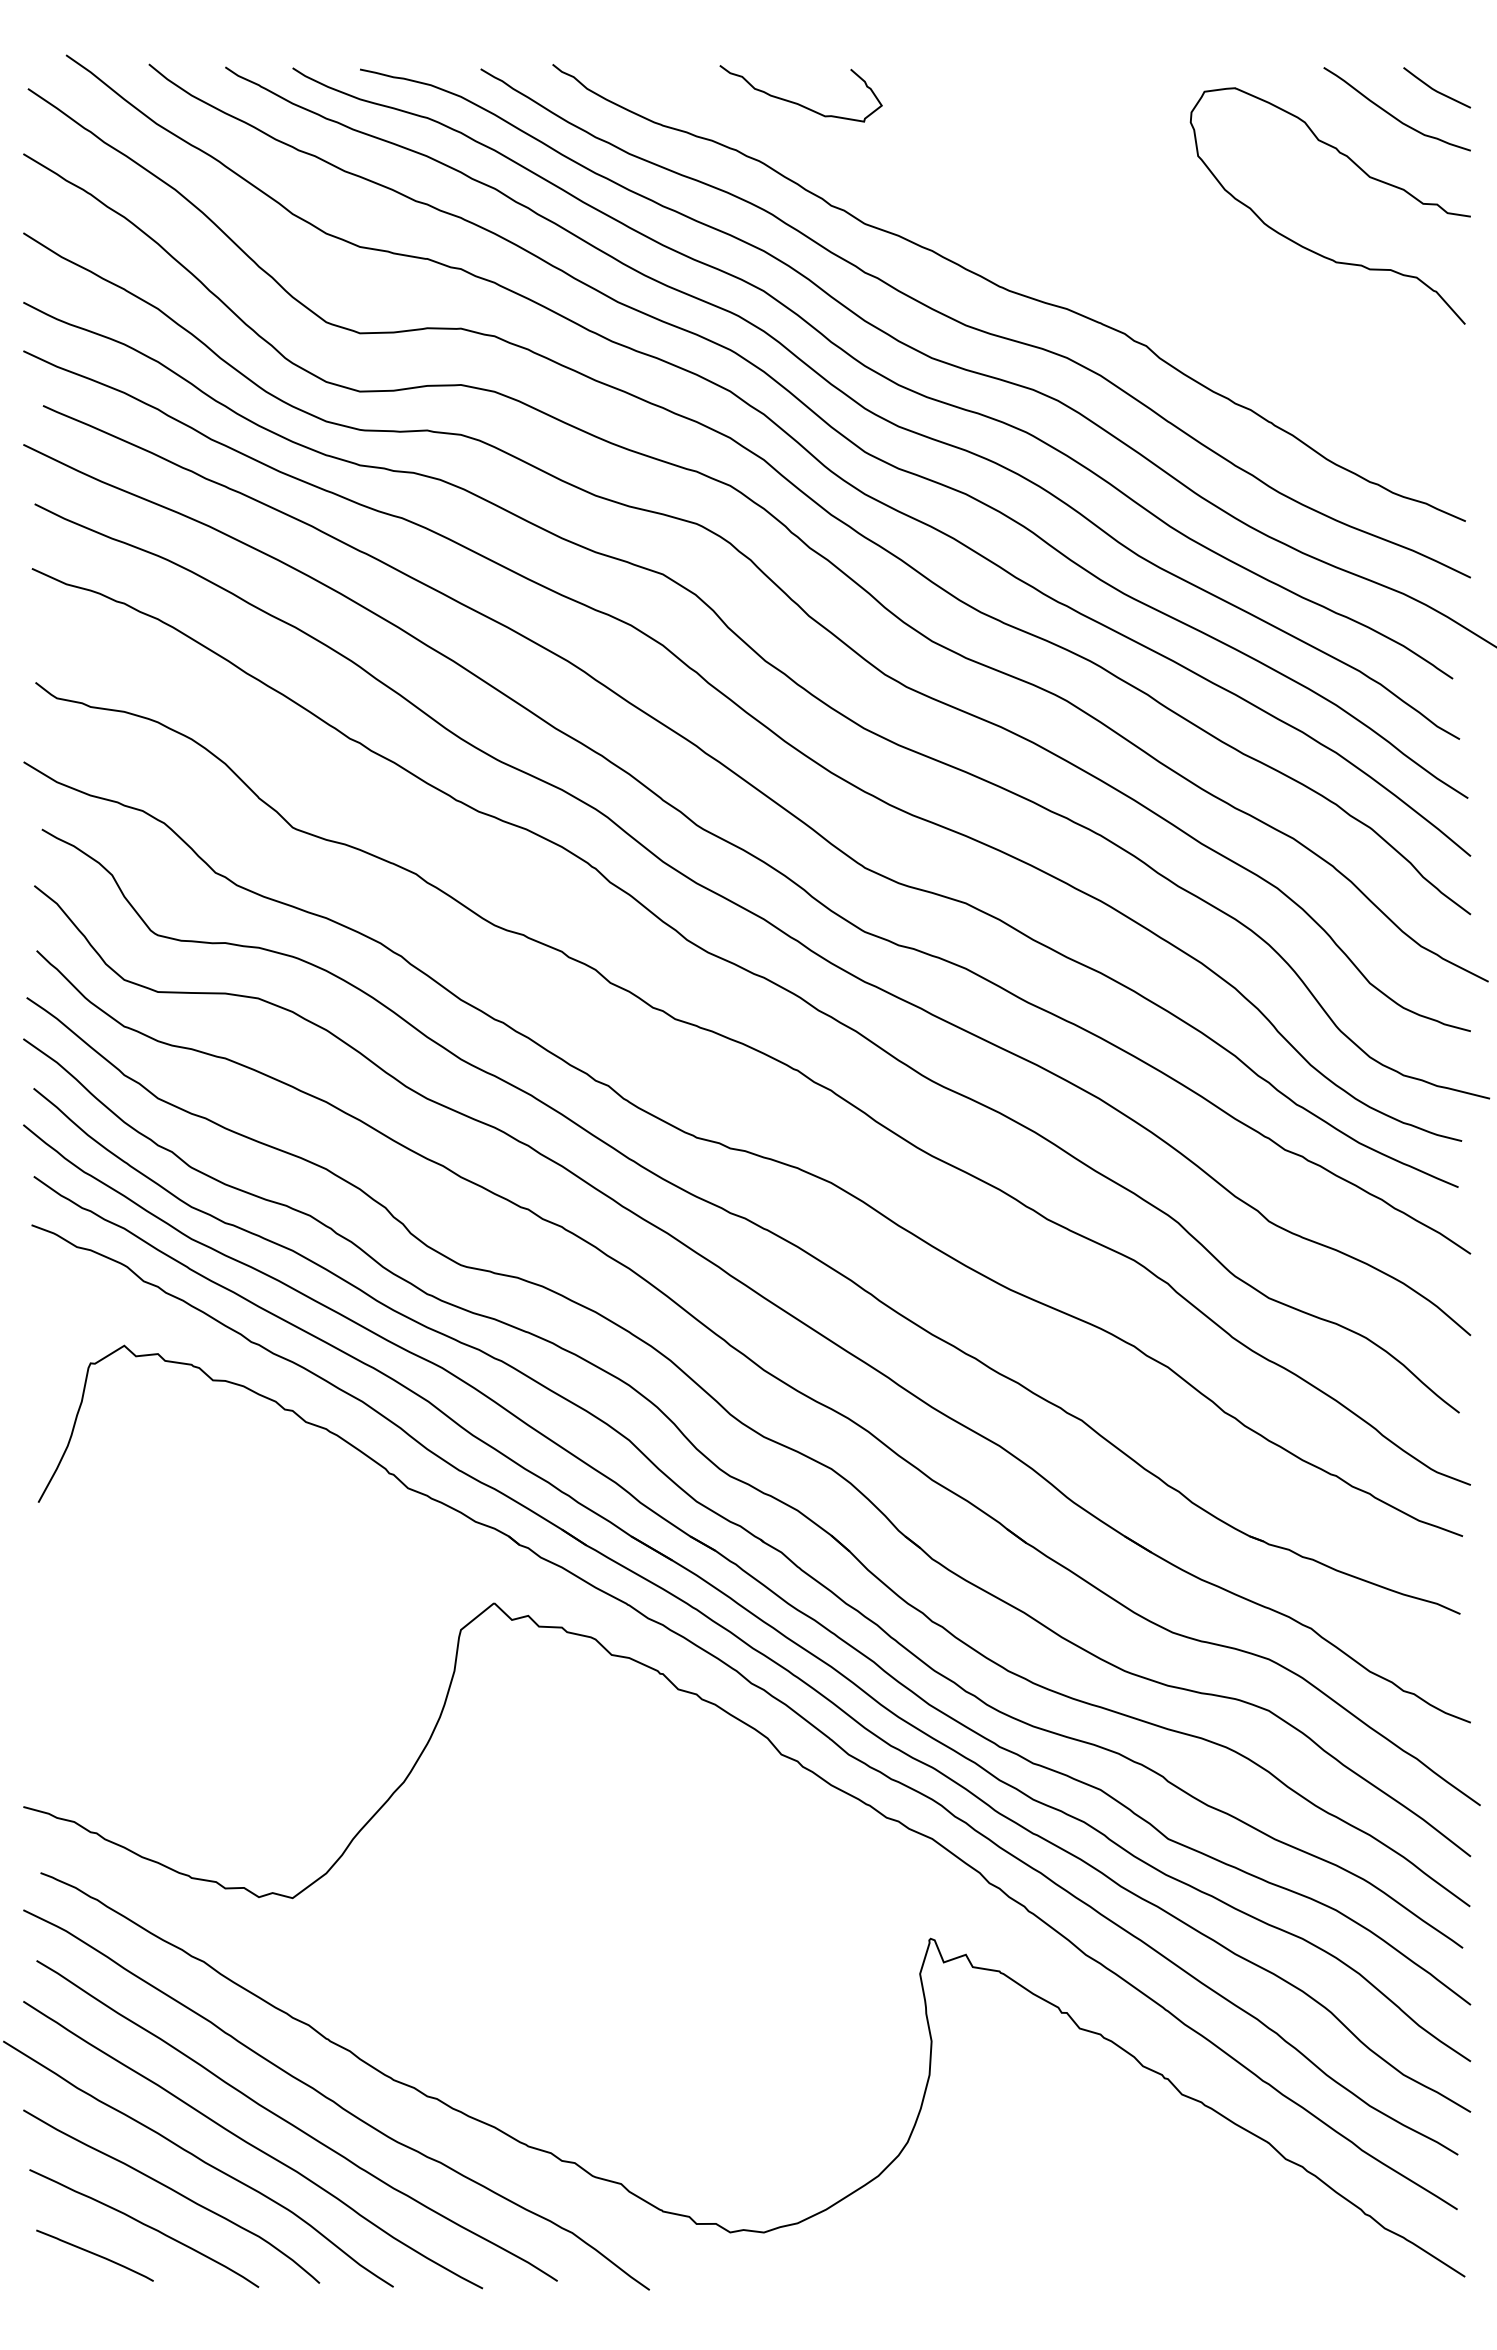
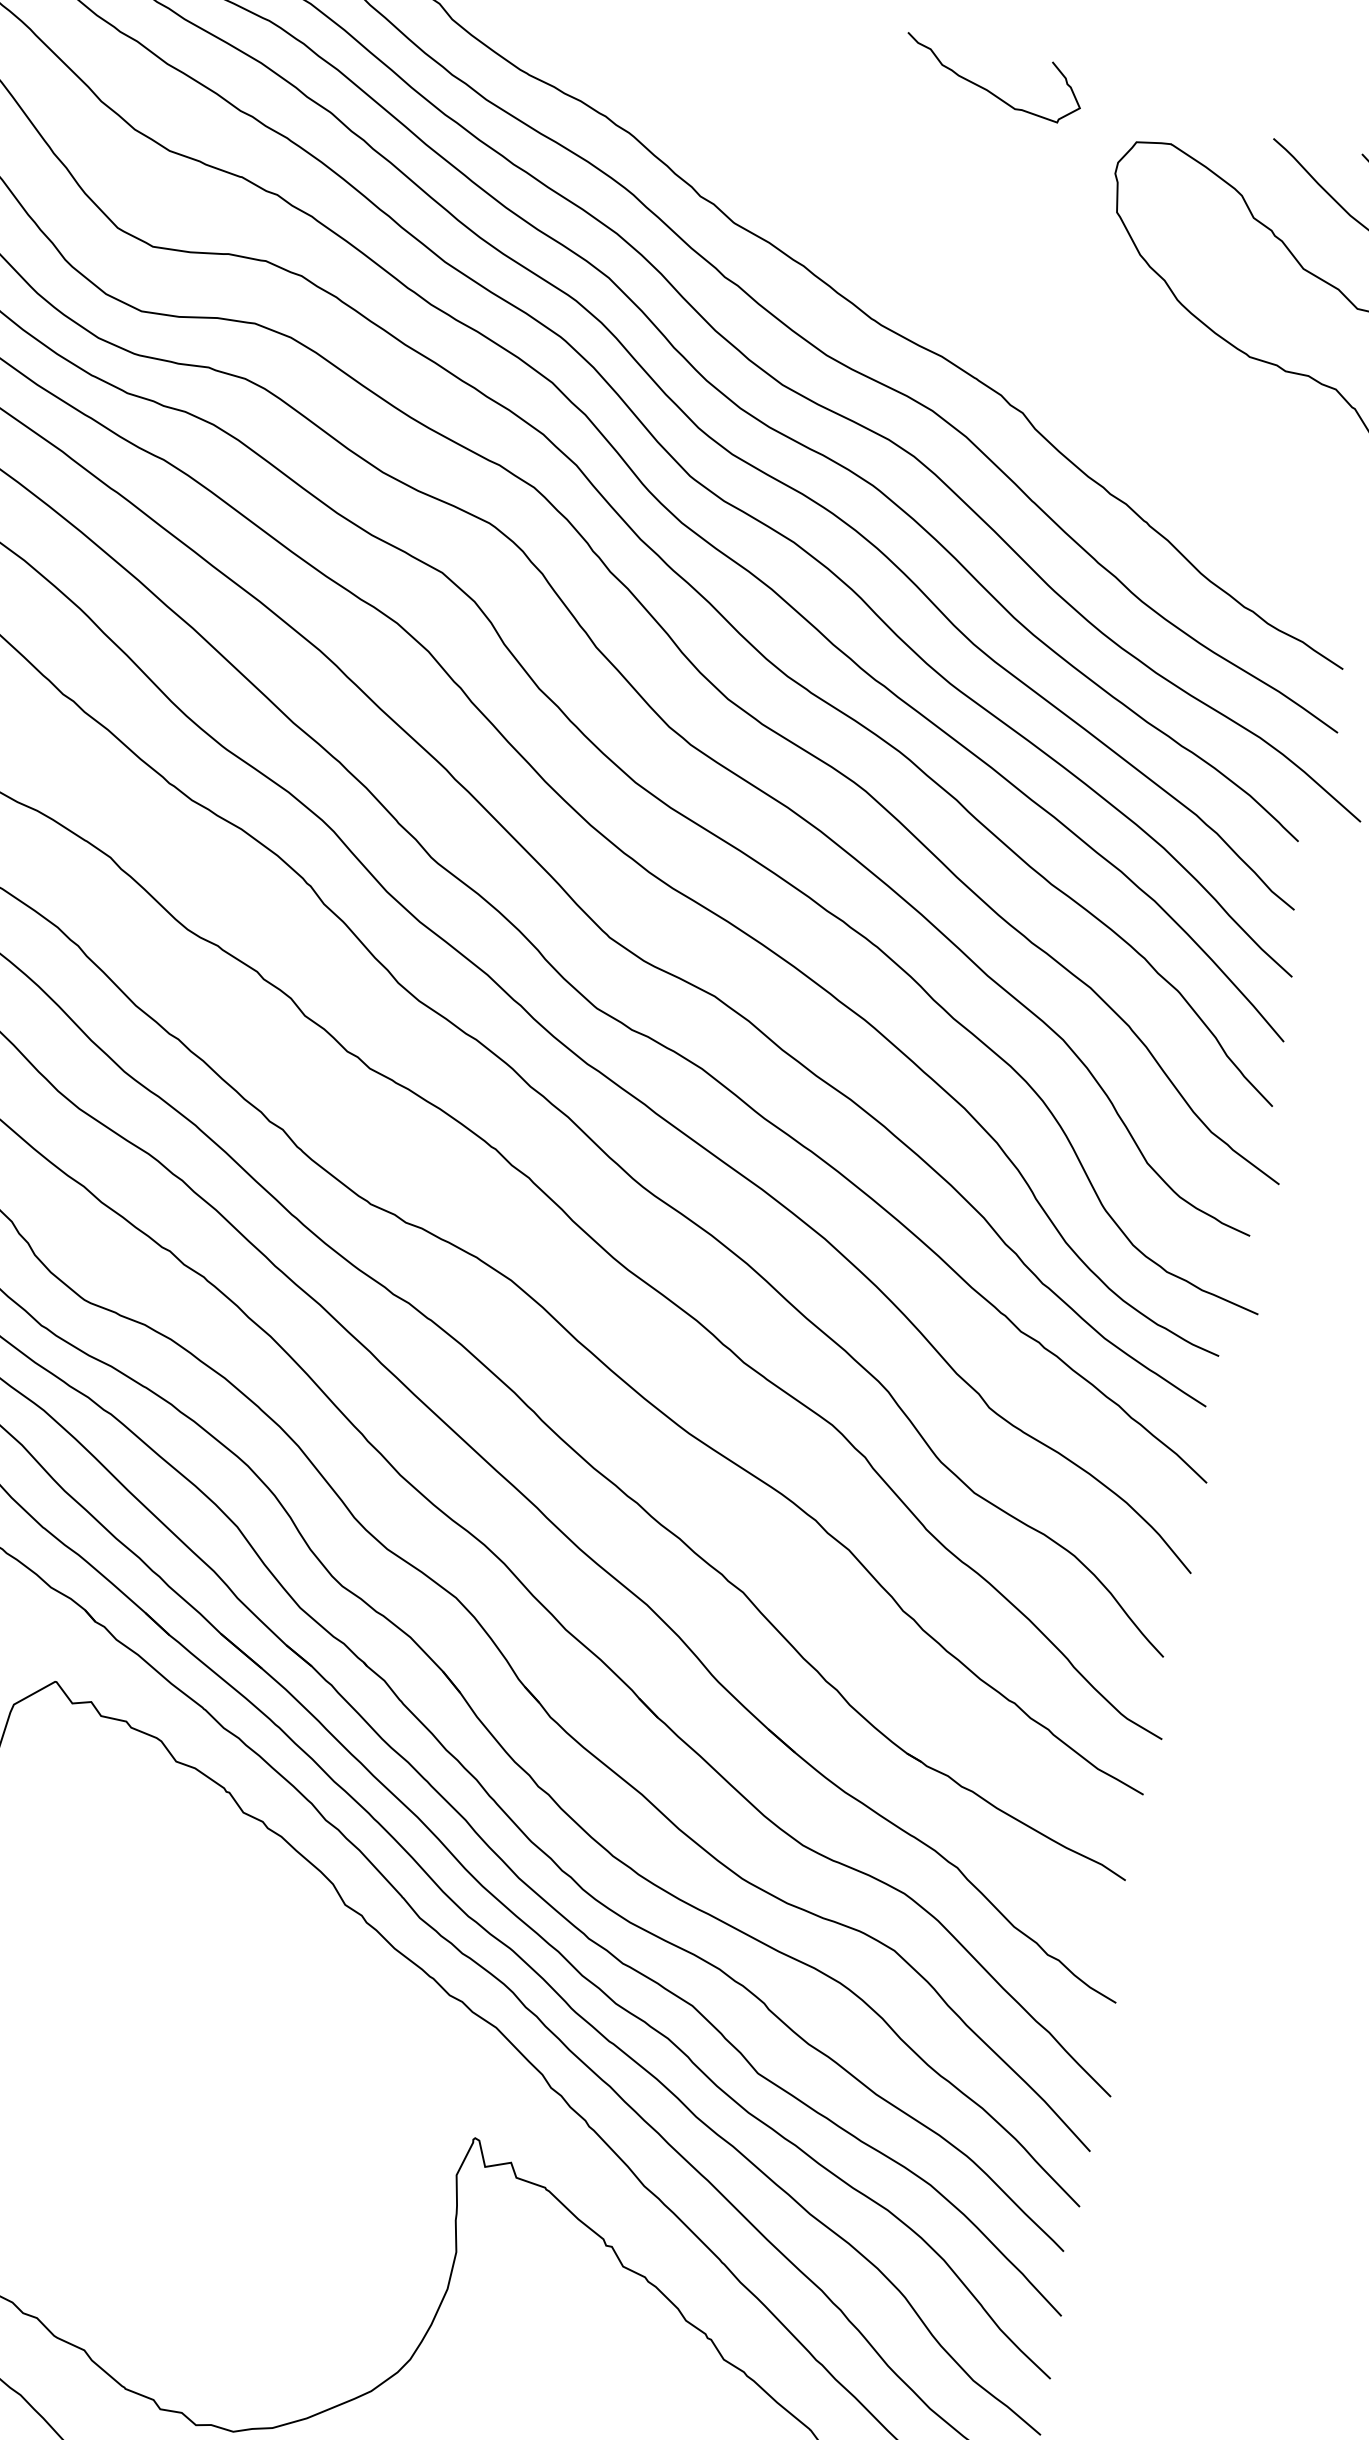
curve: (796, 102) -> (985, 88), moved

